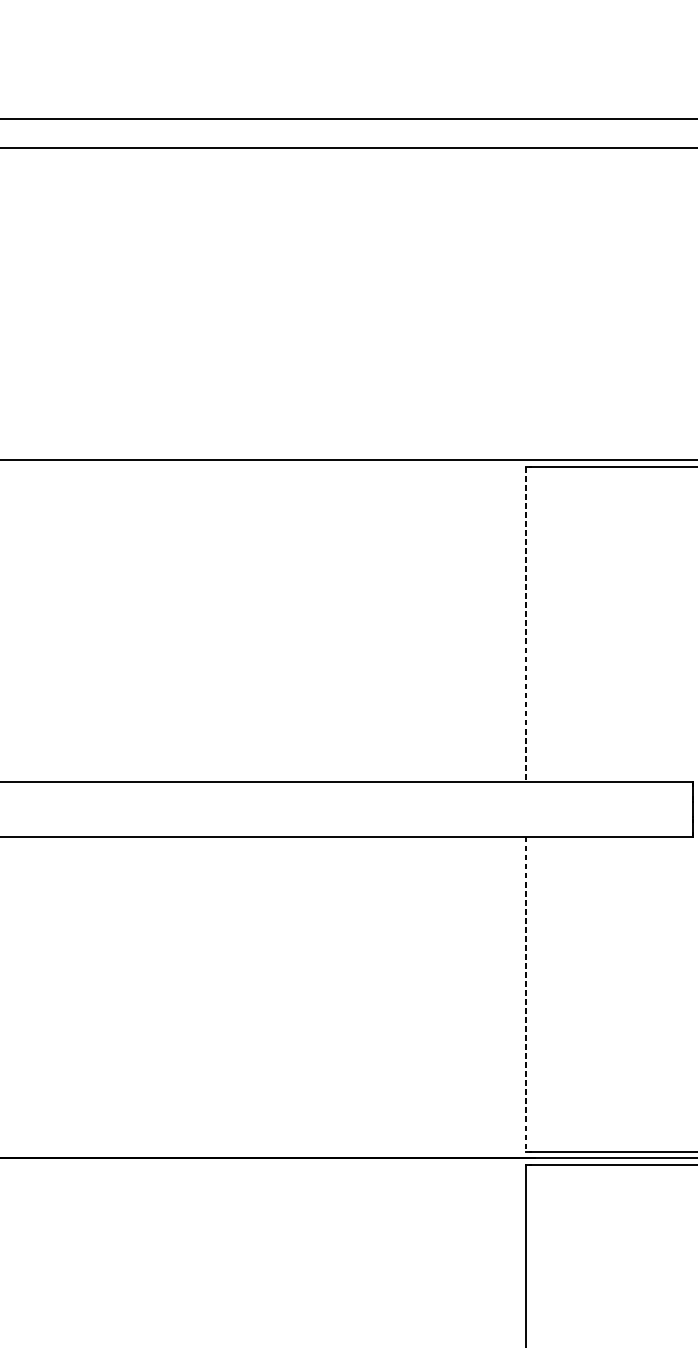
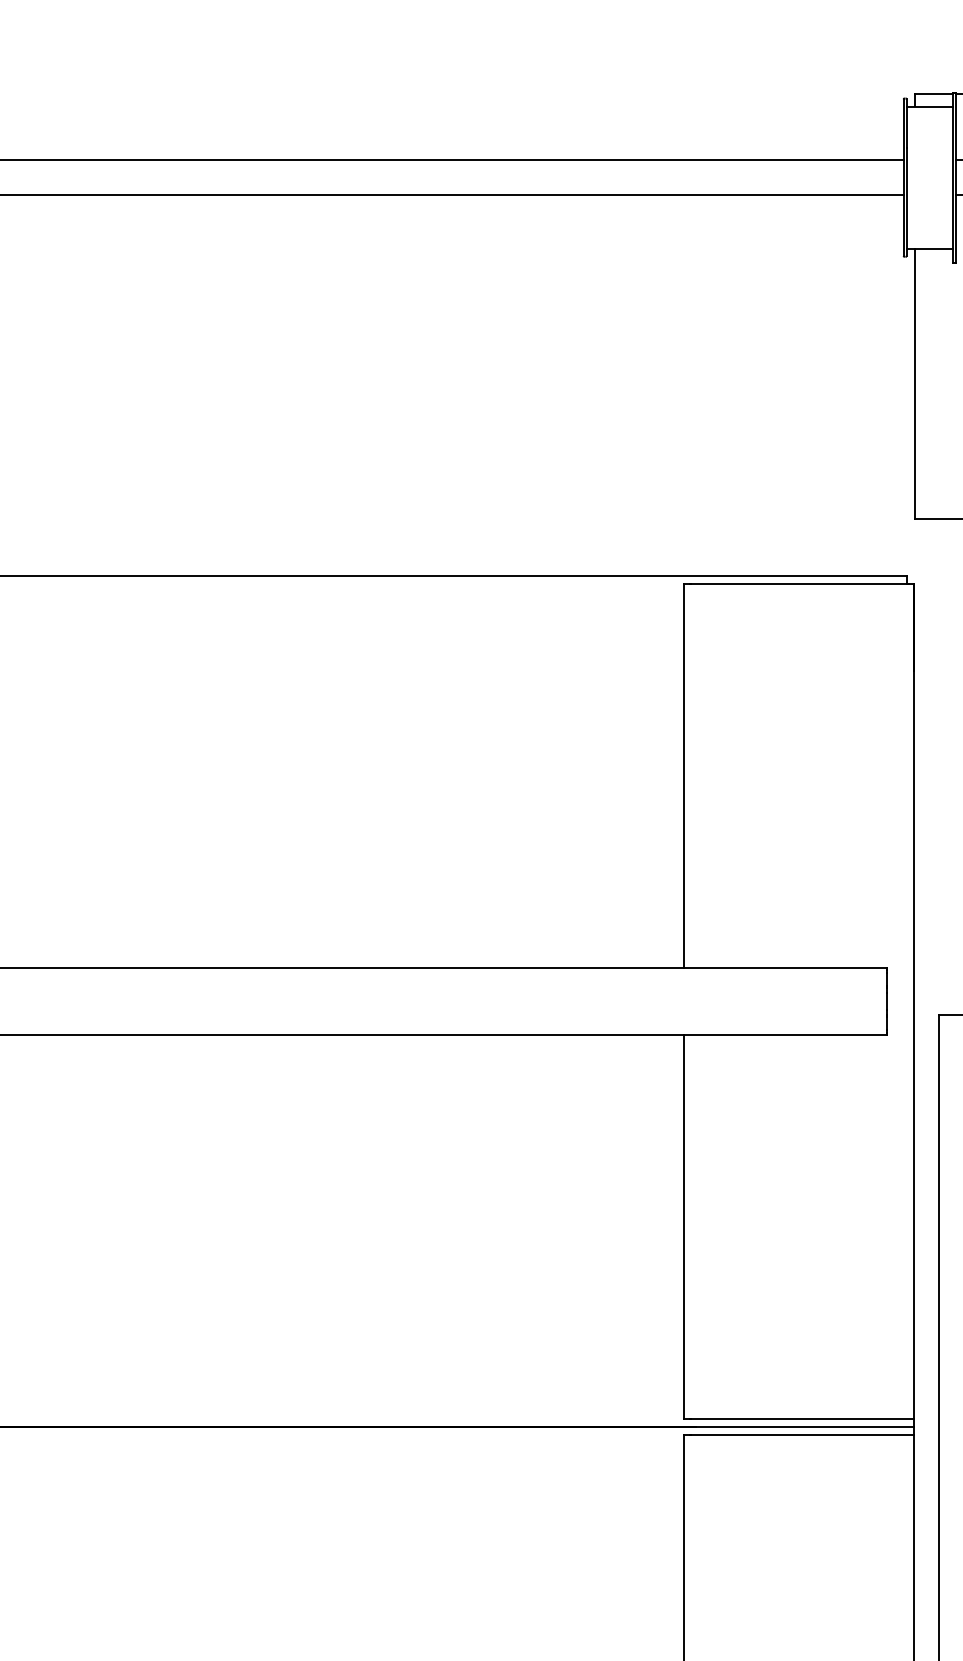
line: (525, 624) -> (683, 776), dashed -> solid
line: (525, 994) -> (683, 1227), dashed -> solid

